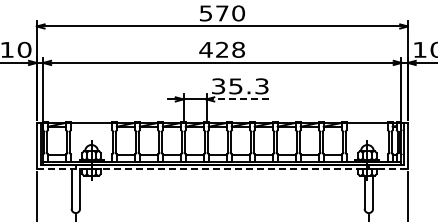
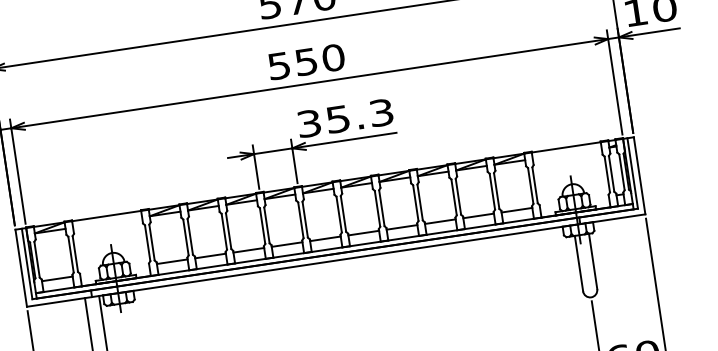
text: (222, 49) -> (306, 61), 428 -> 550
line: (238, 99) -> (345, 140), dashed -> solid
line: (222, 169) -> (336, 261), dashed -> solid

